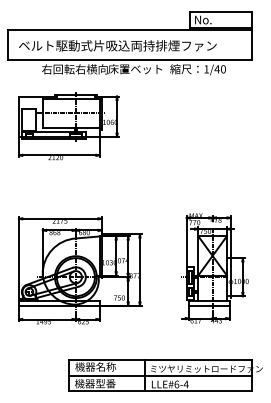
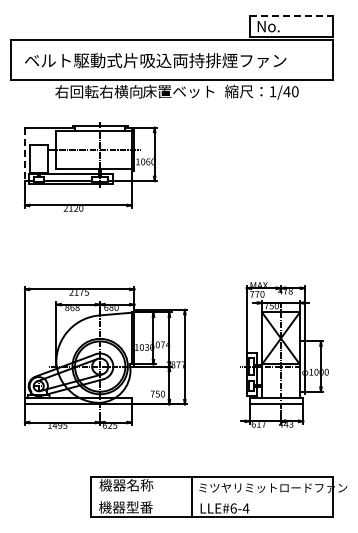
line: (221, 11) -> (292, 15), solid -> dashed
line: (18, 116) -> (24, 154), solid -> dashed
line: (160, 375) -> (211, 496), removed

